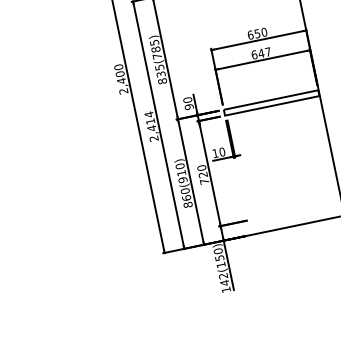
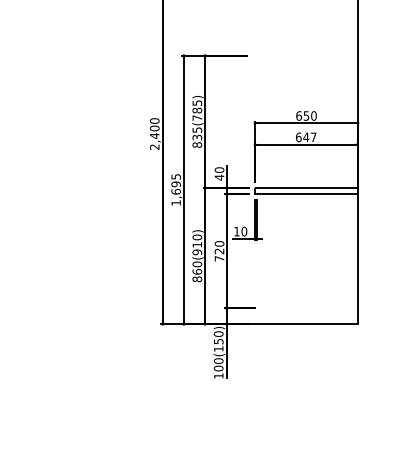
text: (189, 106) -> (219, 177), 90 -> 40
text: (150, 126) -> (175, 189), 2,414 -> 1,695
text: (223, 279) -> (218, 364), 142(150) -> 100(150)

